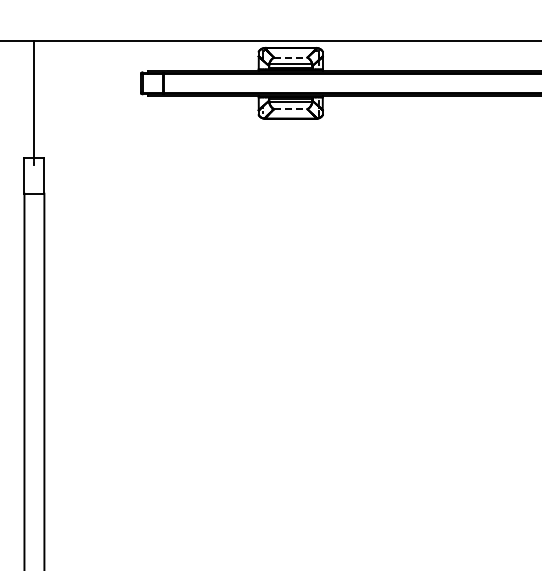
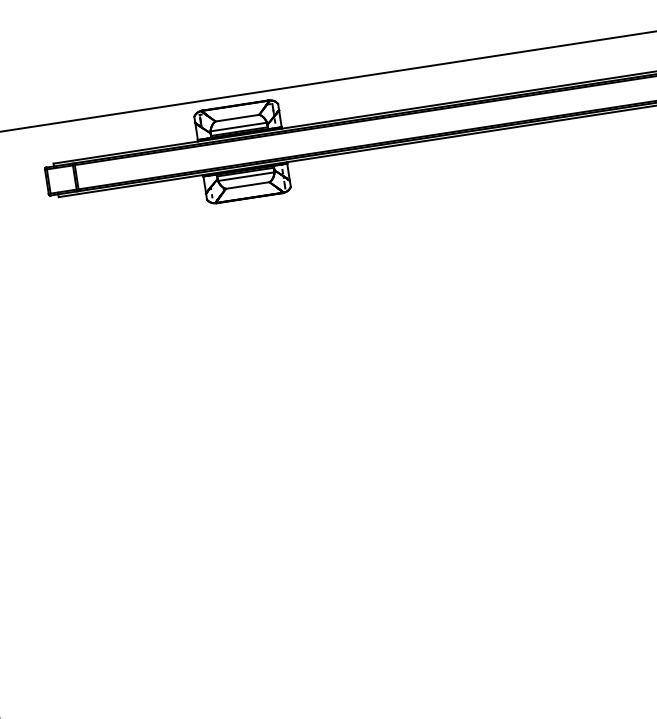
line: (290, 57) -> (237, 118), dashed -> solid
line: (290, 109) -> (247, 186), dashed -> solid

